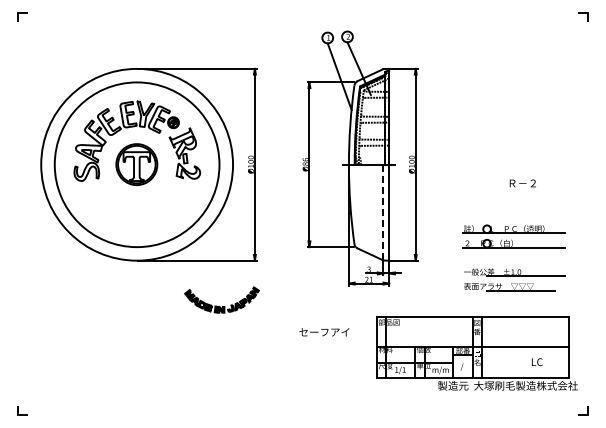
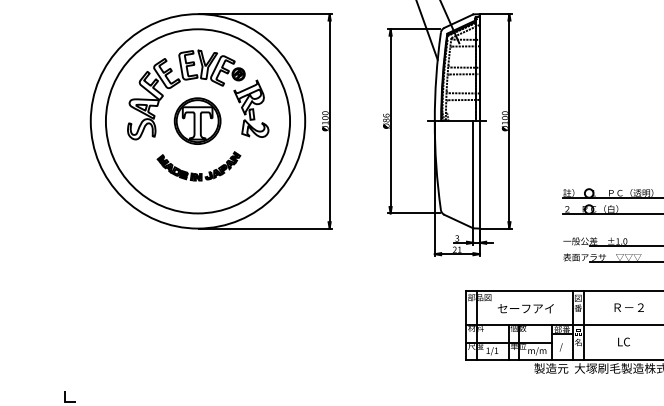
text: (522, 183) -> (628, 307), moved
line: (383, 212) -> (473, 174), dashed -> solid
part: (220, 306) -> (197, 173), moved
text: (324, 332) -> (525, 308), moved
text: (537, 362) -> (624, 342), moved

